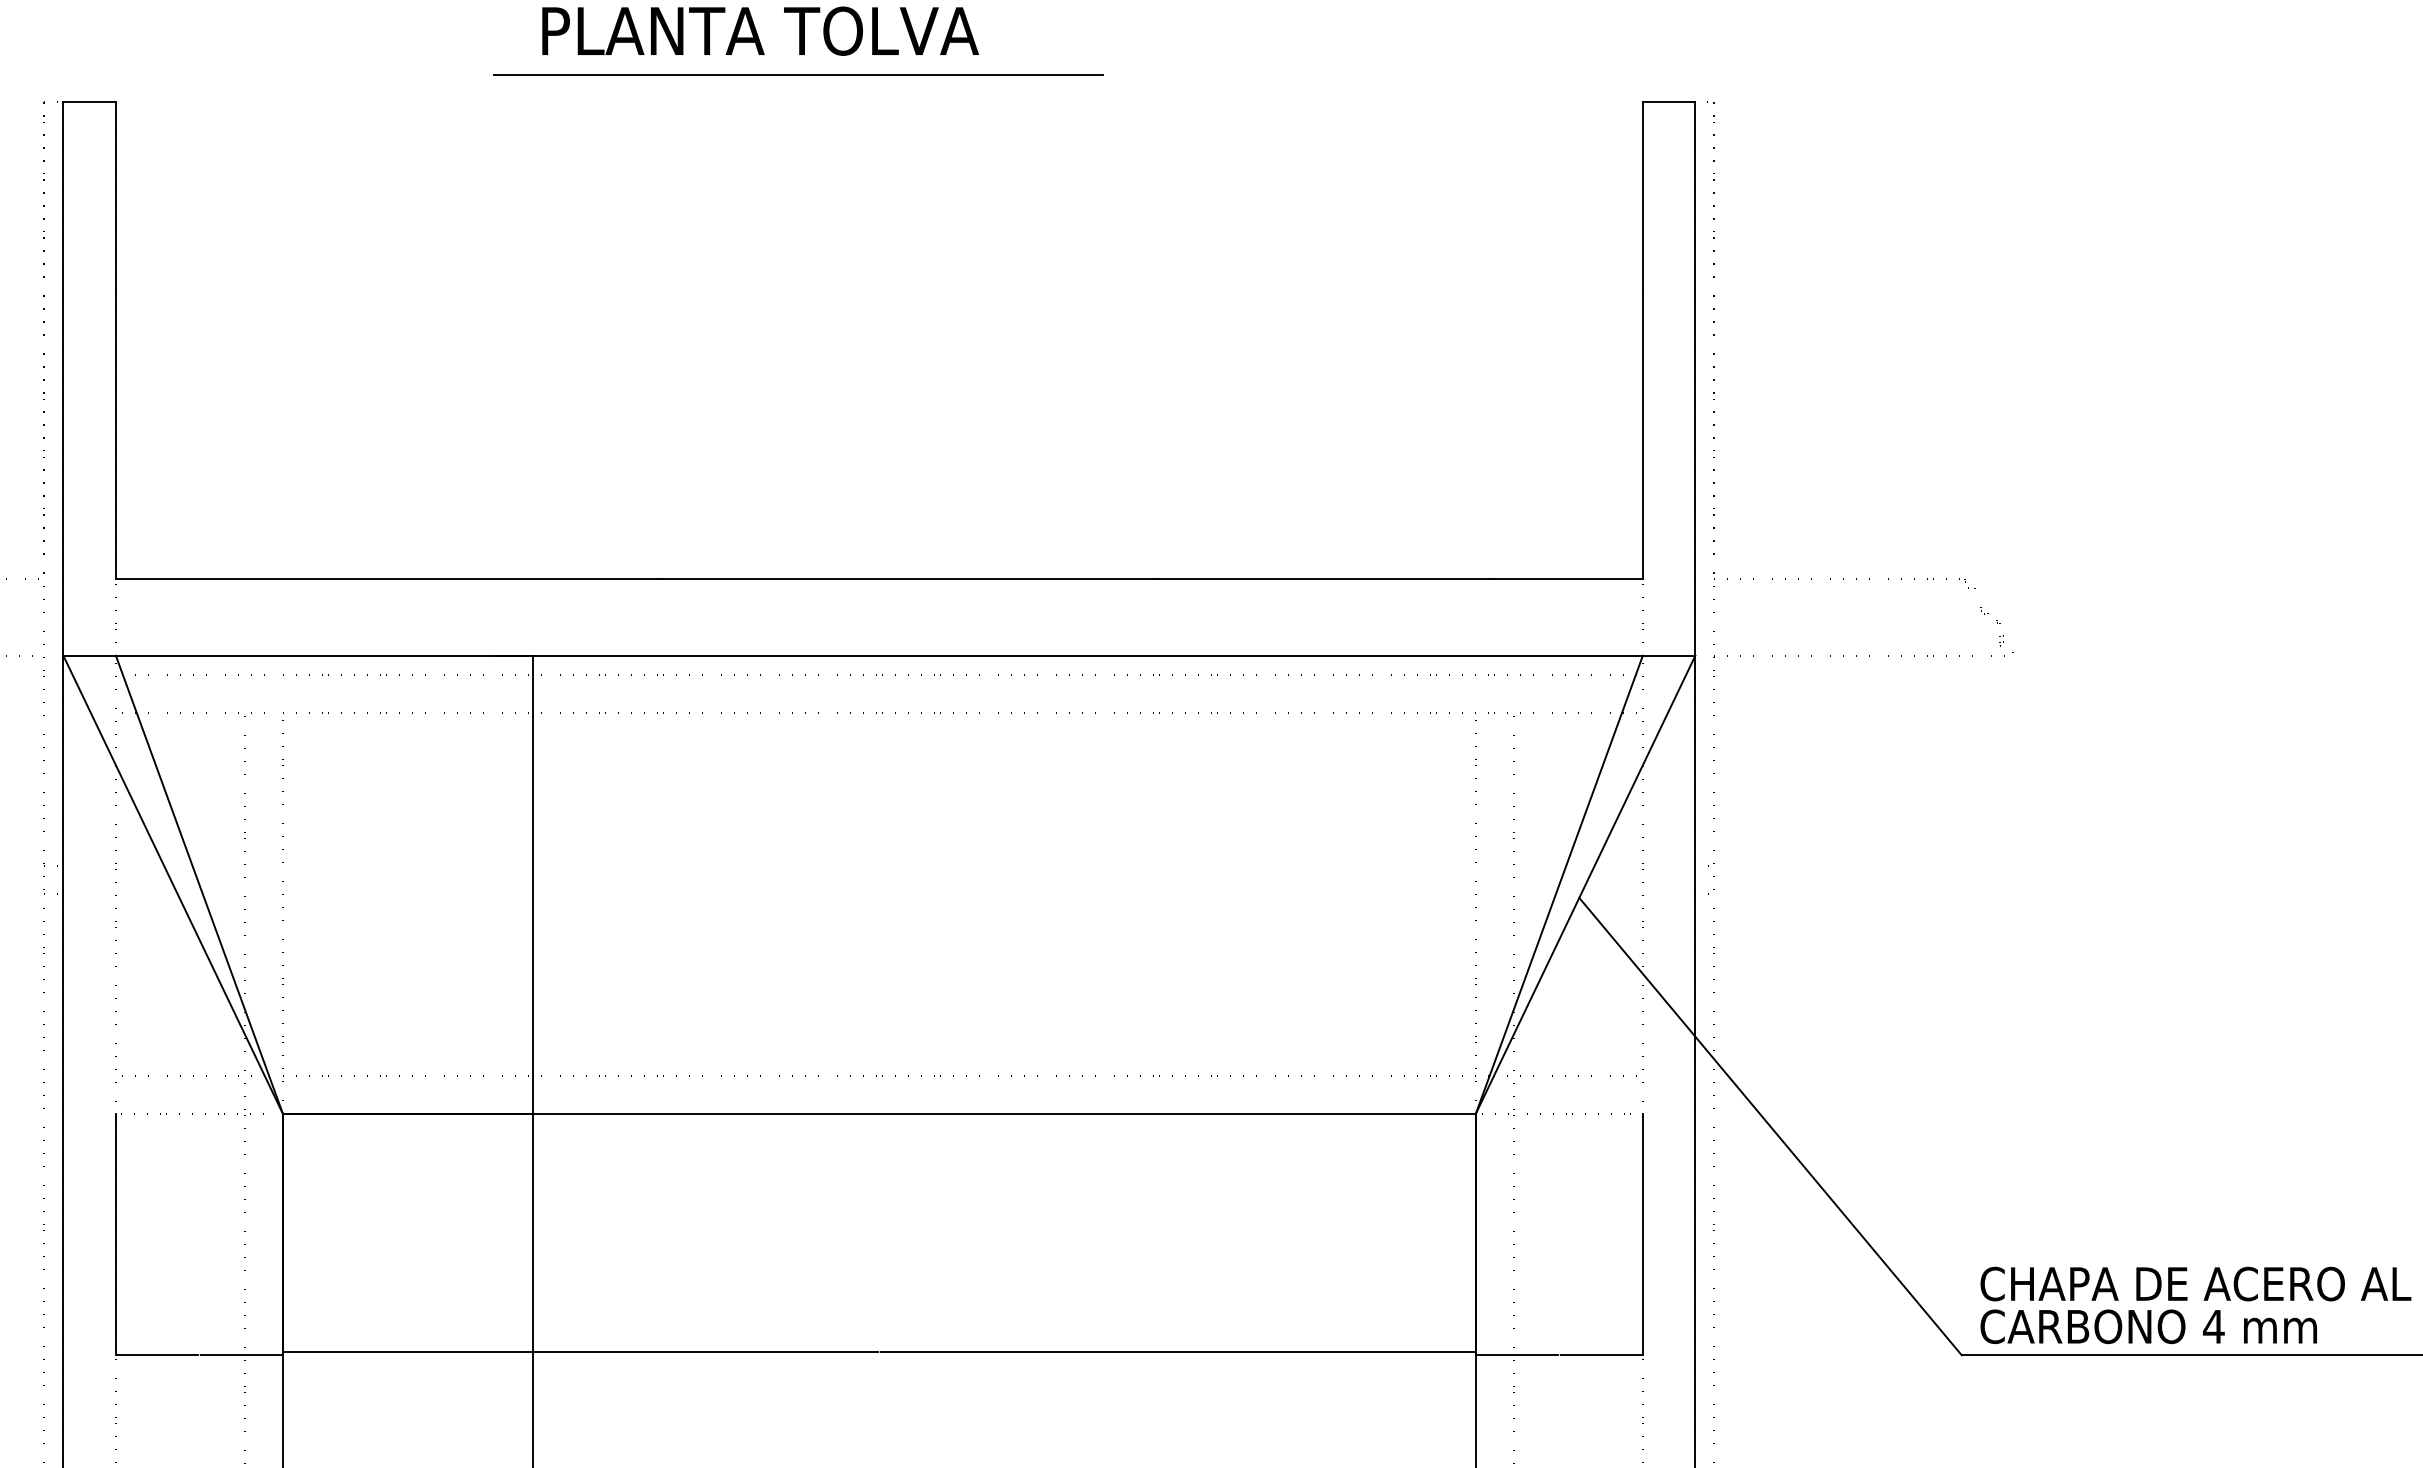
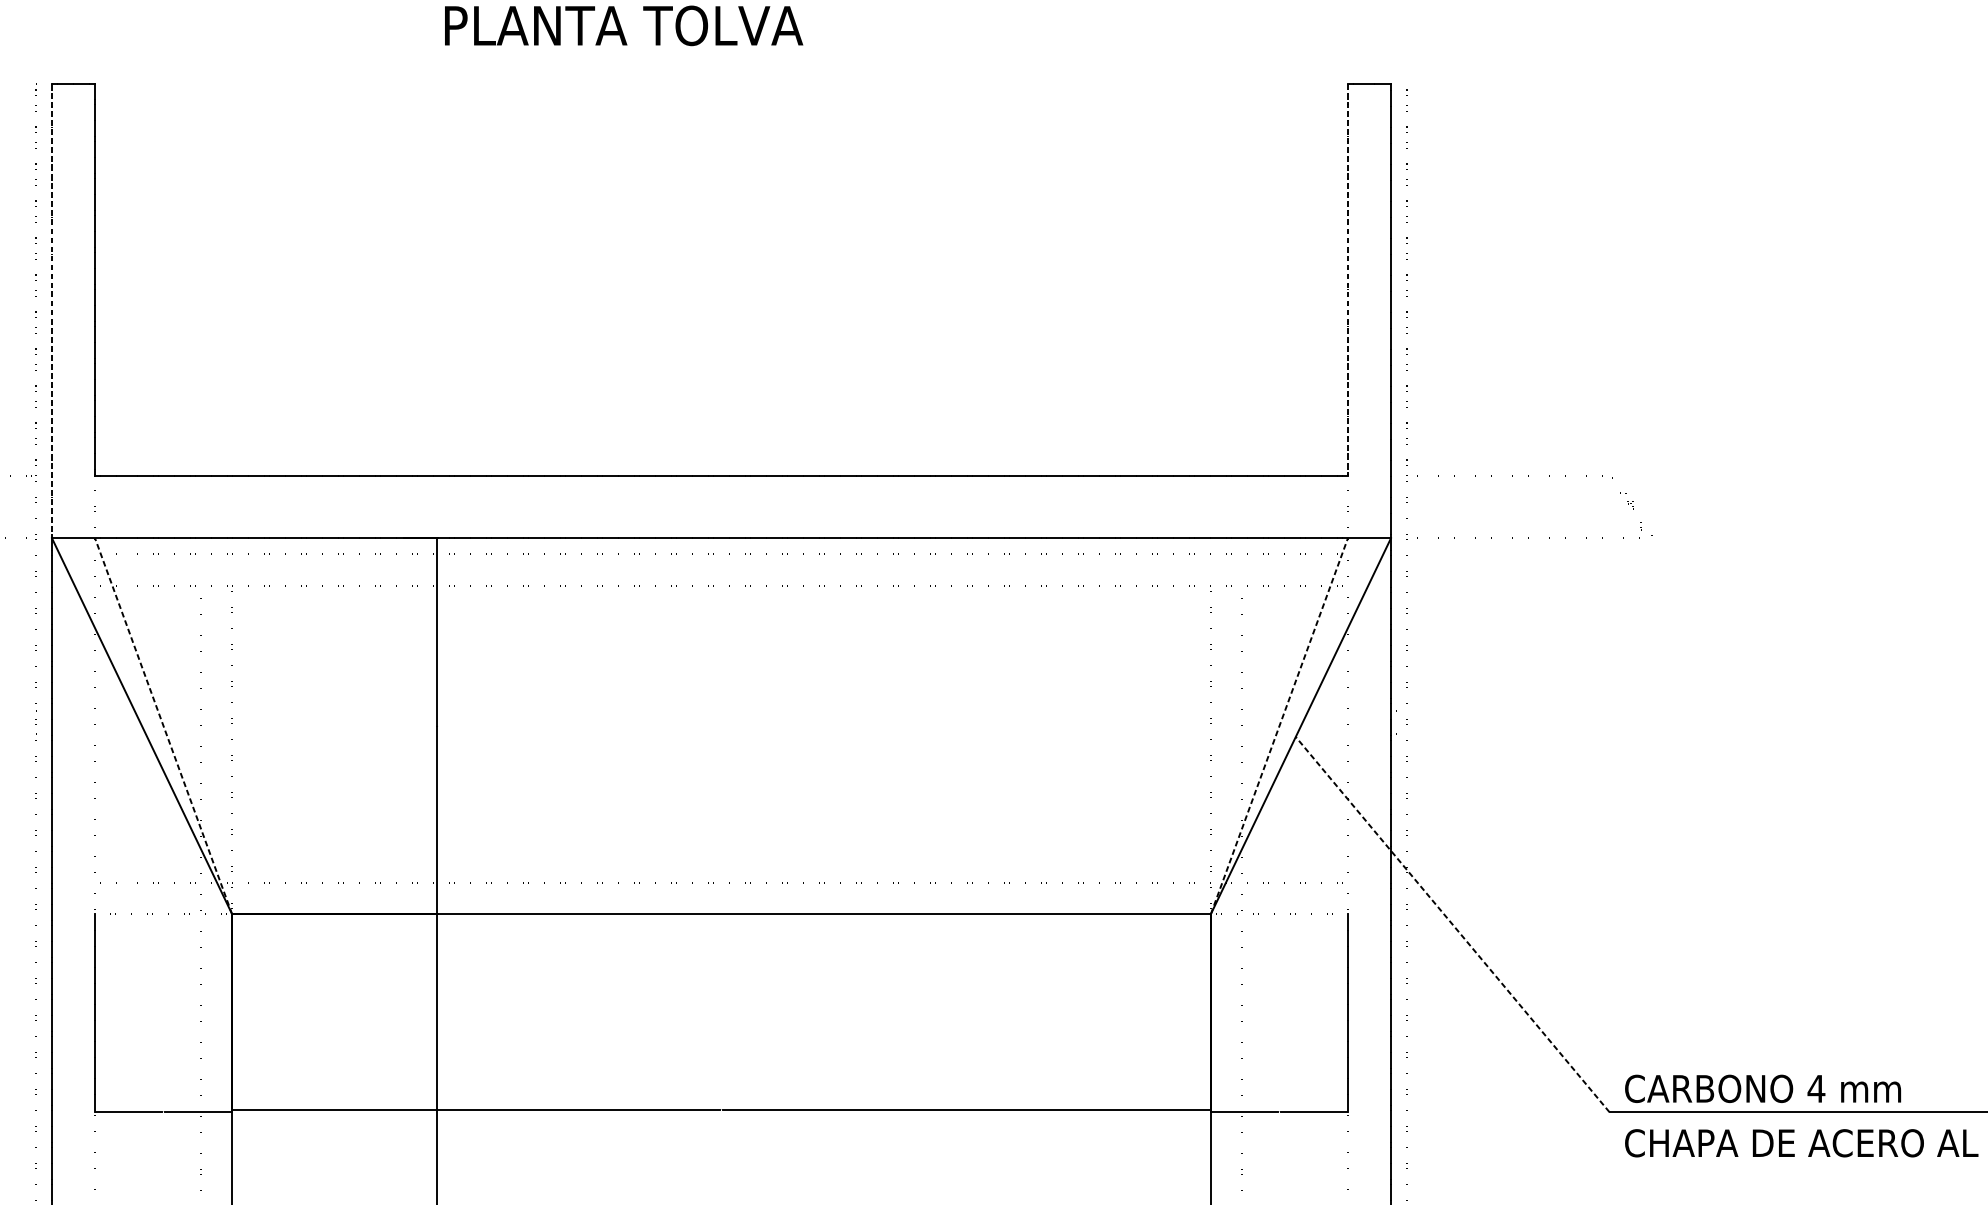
line: (797, 75) -> (654, 62), removed
line: (1642, 340) -> (1347, 279), solid -> dashed
line: (63, 378) -> (52, 310), solid -> dashed
line: (199, 884) -> (163, 725), solid -> dashed
line: (1559, 884) -> (1279, 725), solid -> dashed
line: (1770, 1126) -> (1452, 924), solid -> dashed
text: (2195, 1283) -> (1801, 1142), moved

